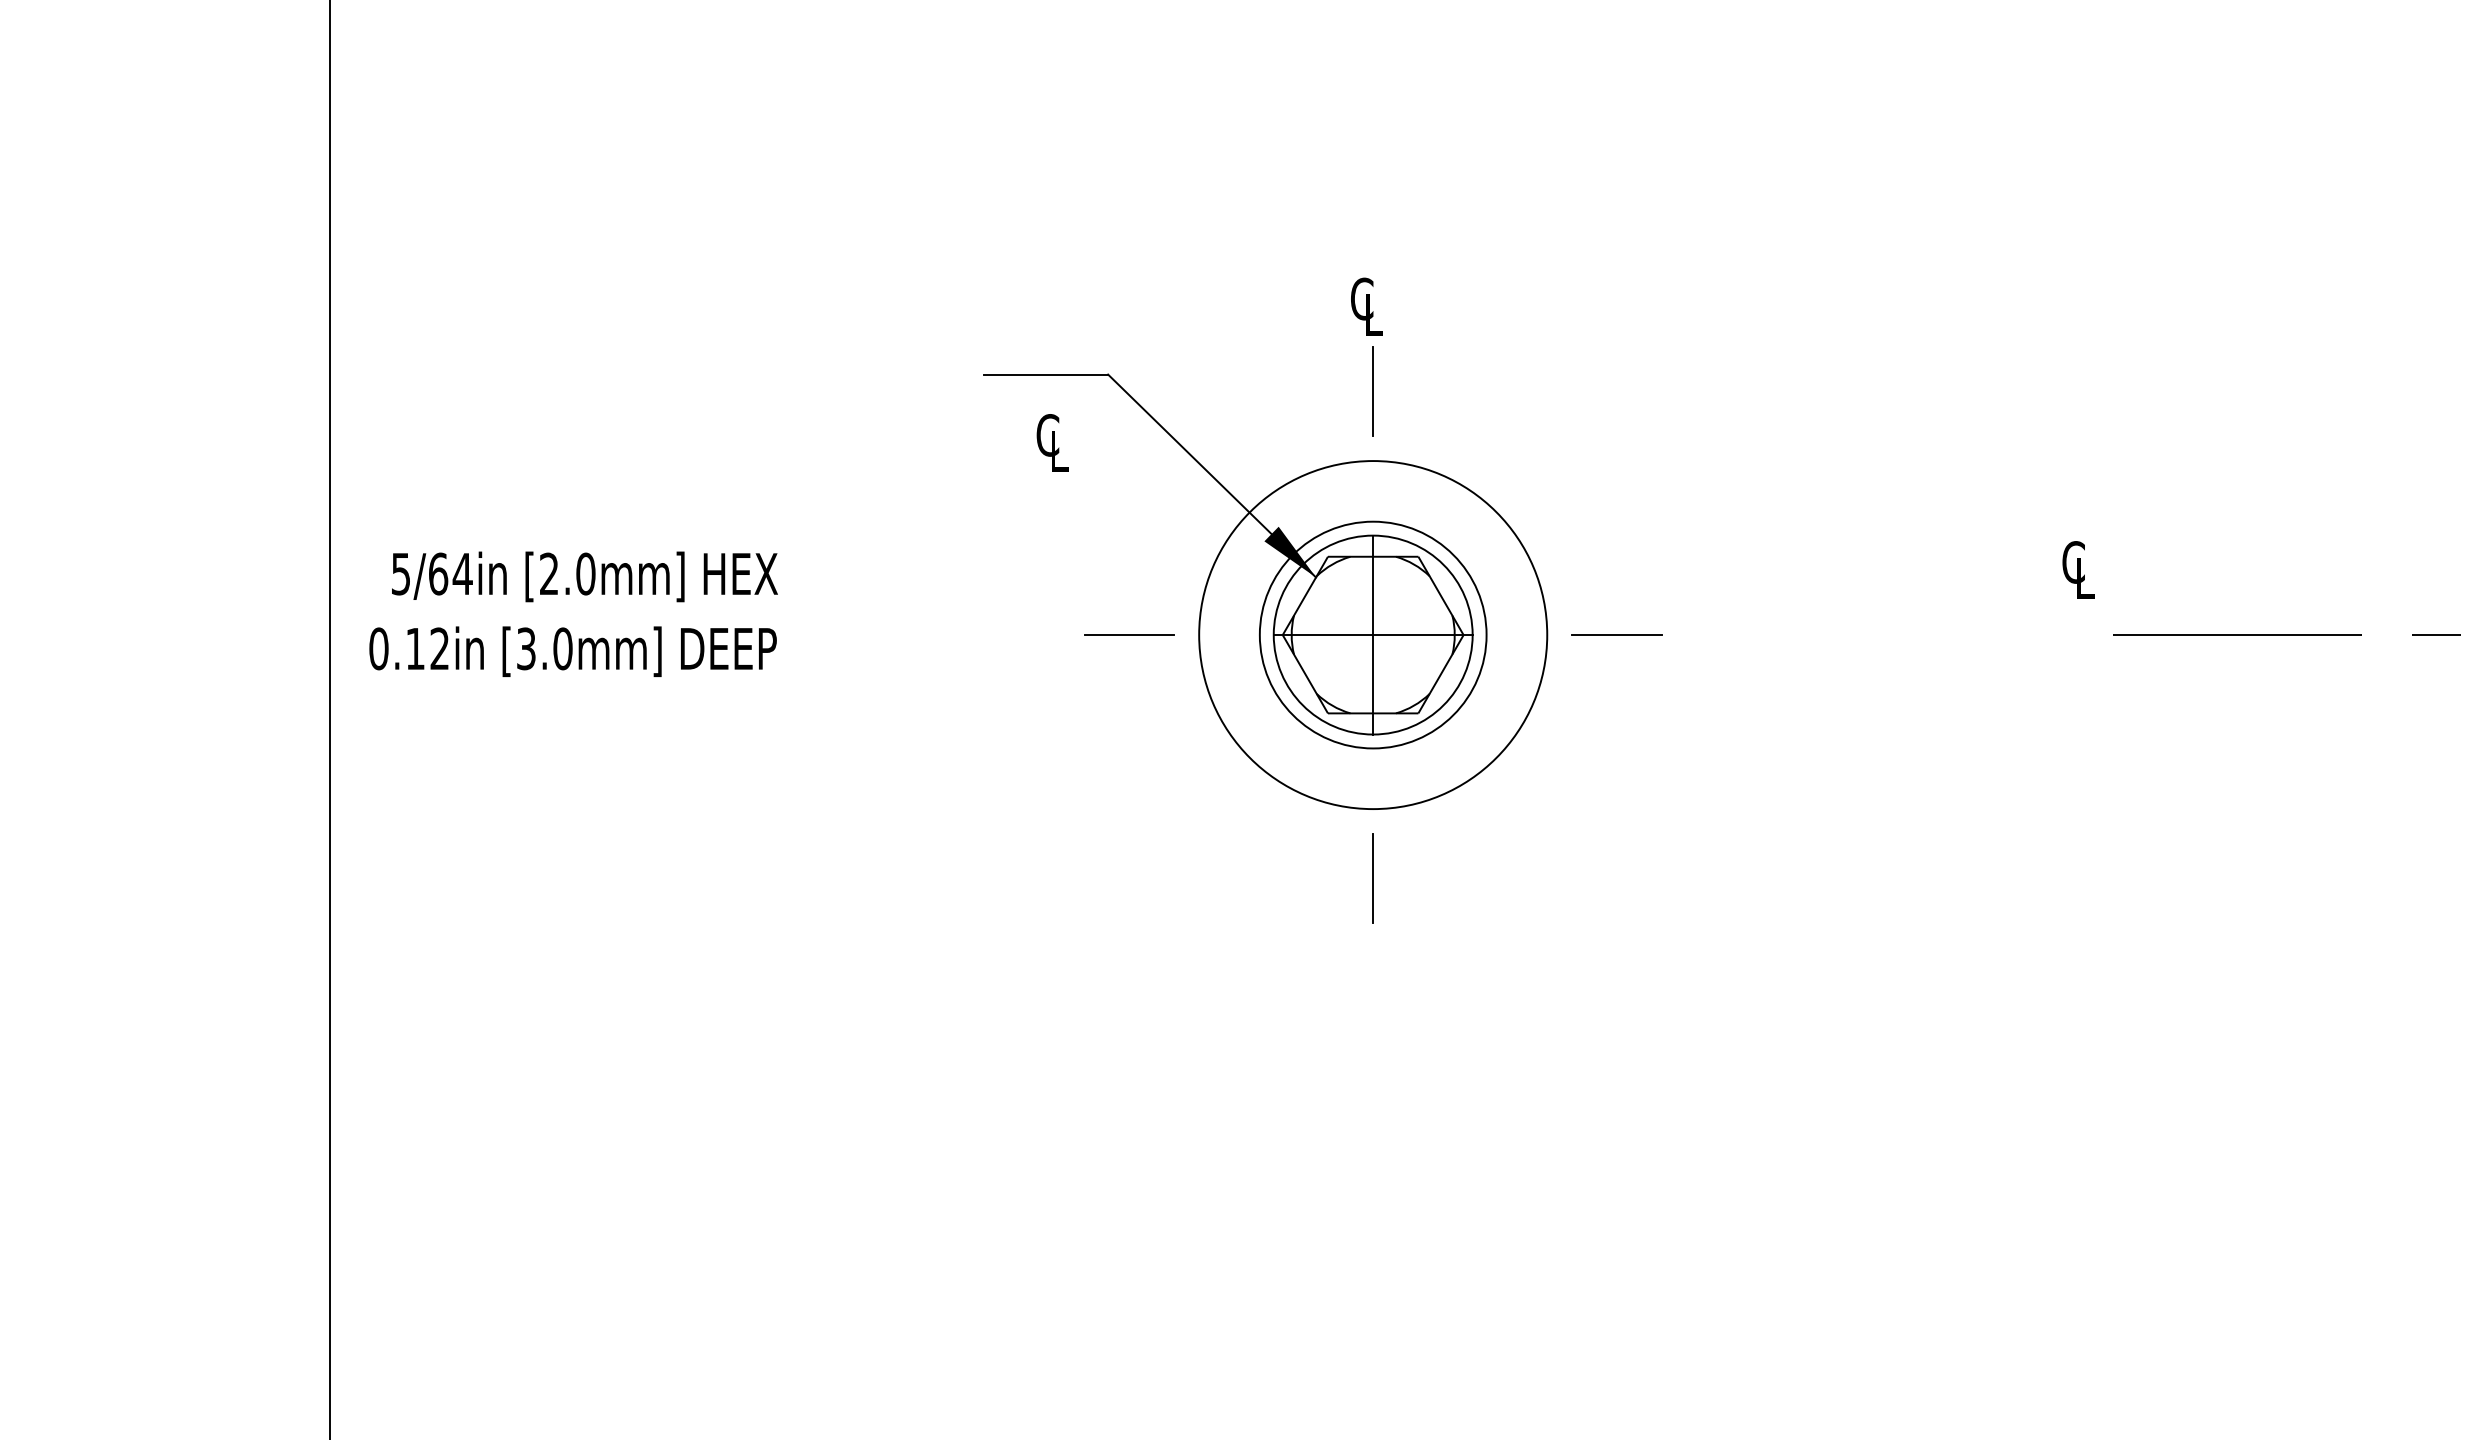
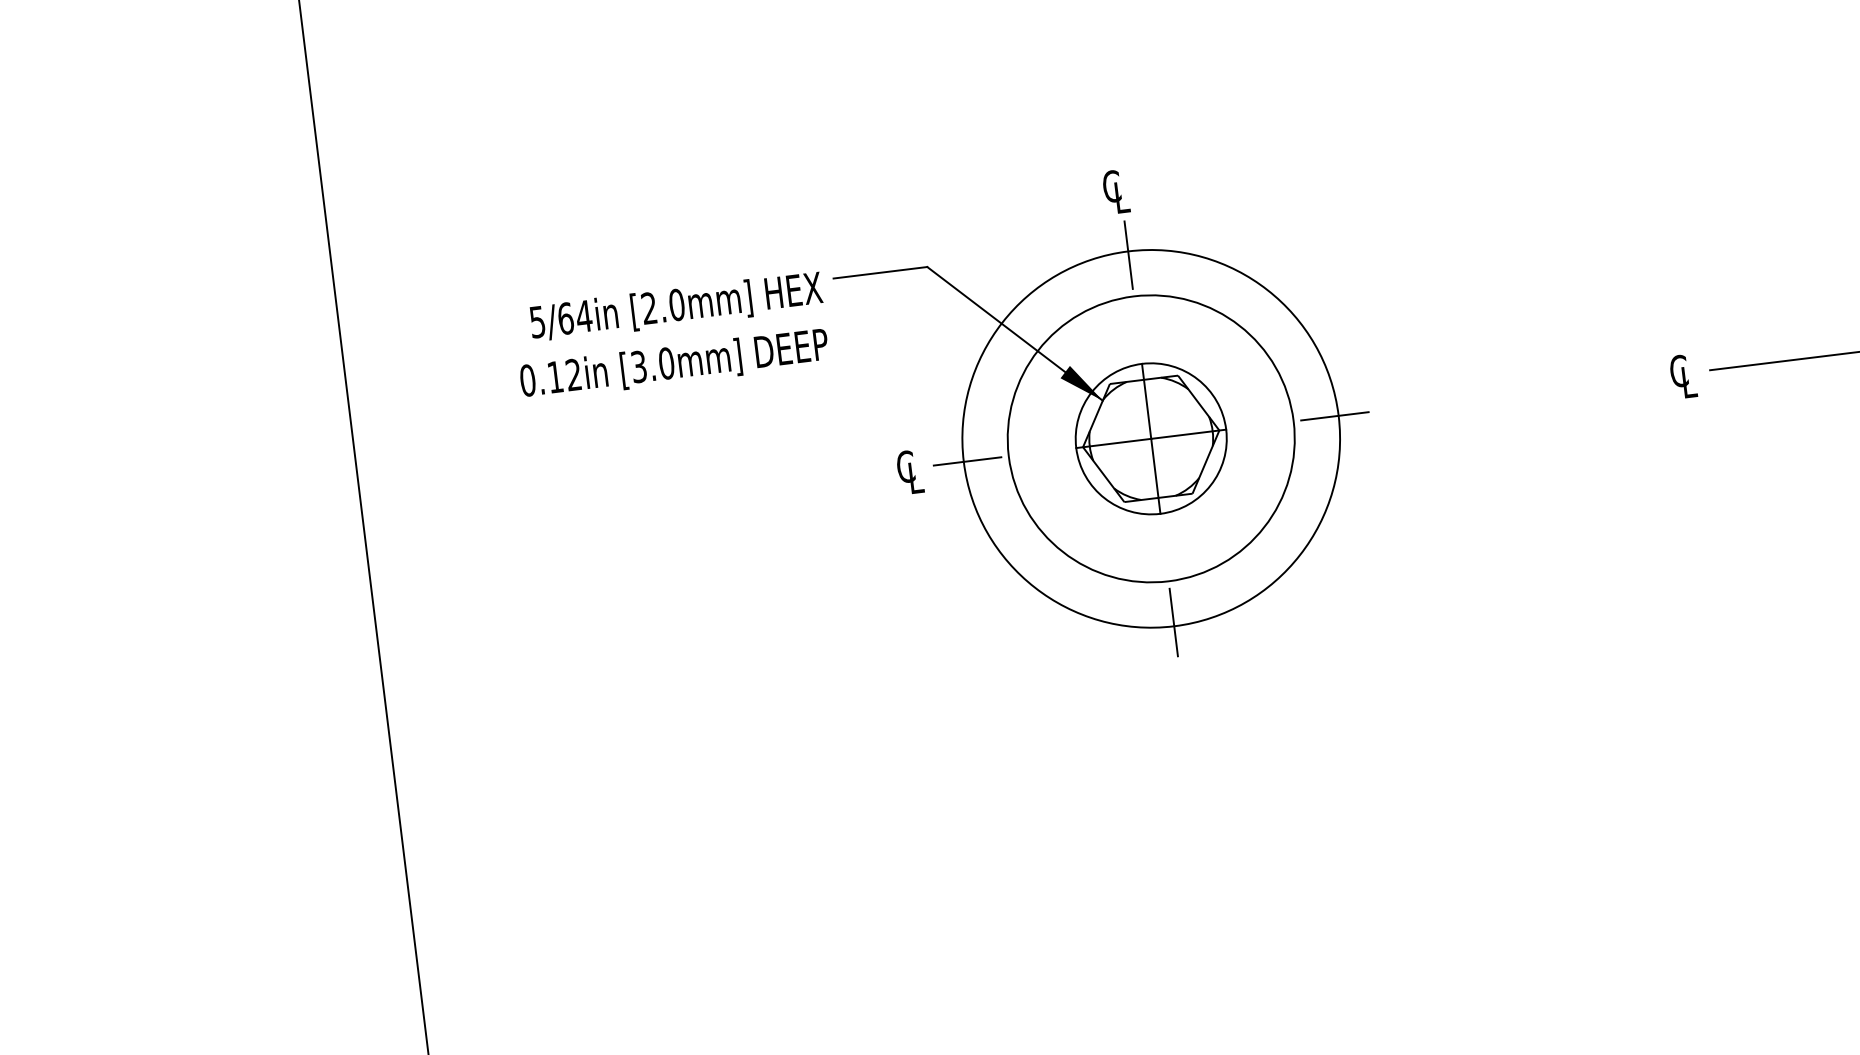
text: (1052, 442) -> (909, 471), moved
text: (2078, 569) -> (1683, 376), moved
text: (573, 613) -> (671, 335), moved
circle: (1372, 634) -> (1150, 438), size x1.43
circle: (1373, 635) -> (1151, 439), size x1.67

